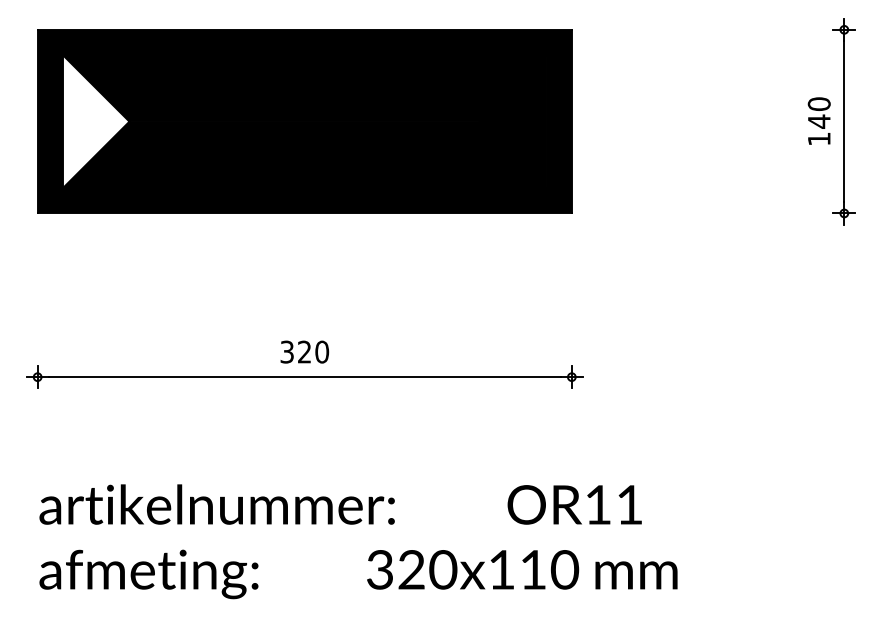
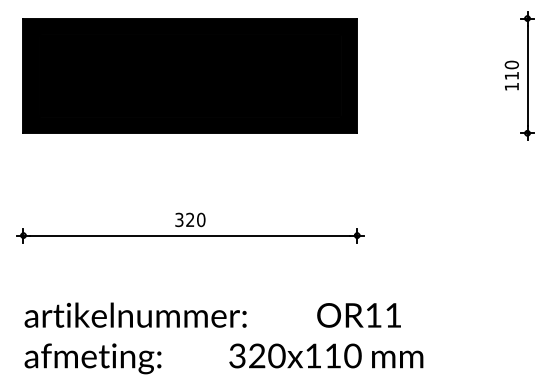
fill: (95, 120) -> (59, 75), added
text: (818, 120) -> (511, 75), 140 -> 110

